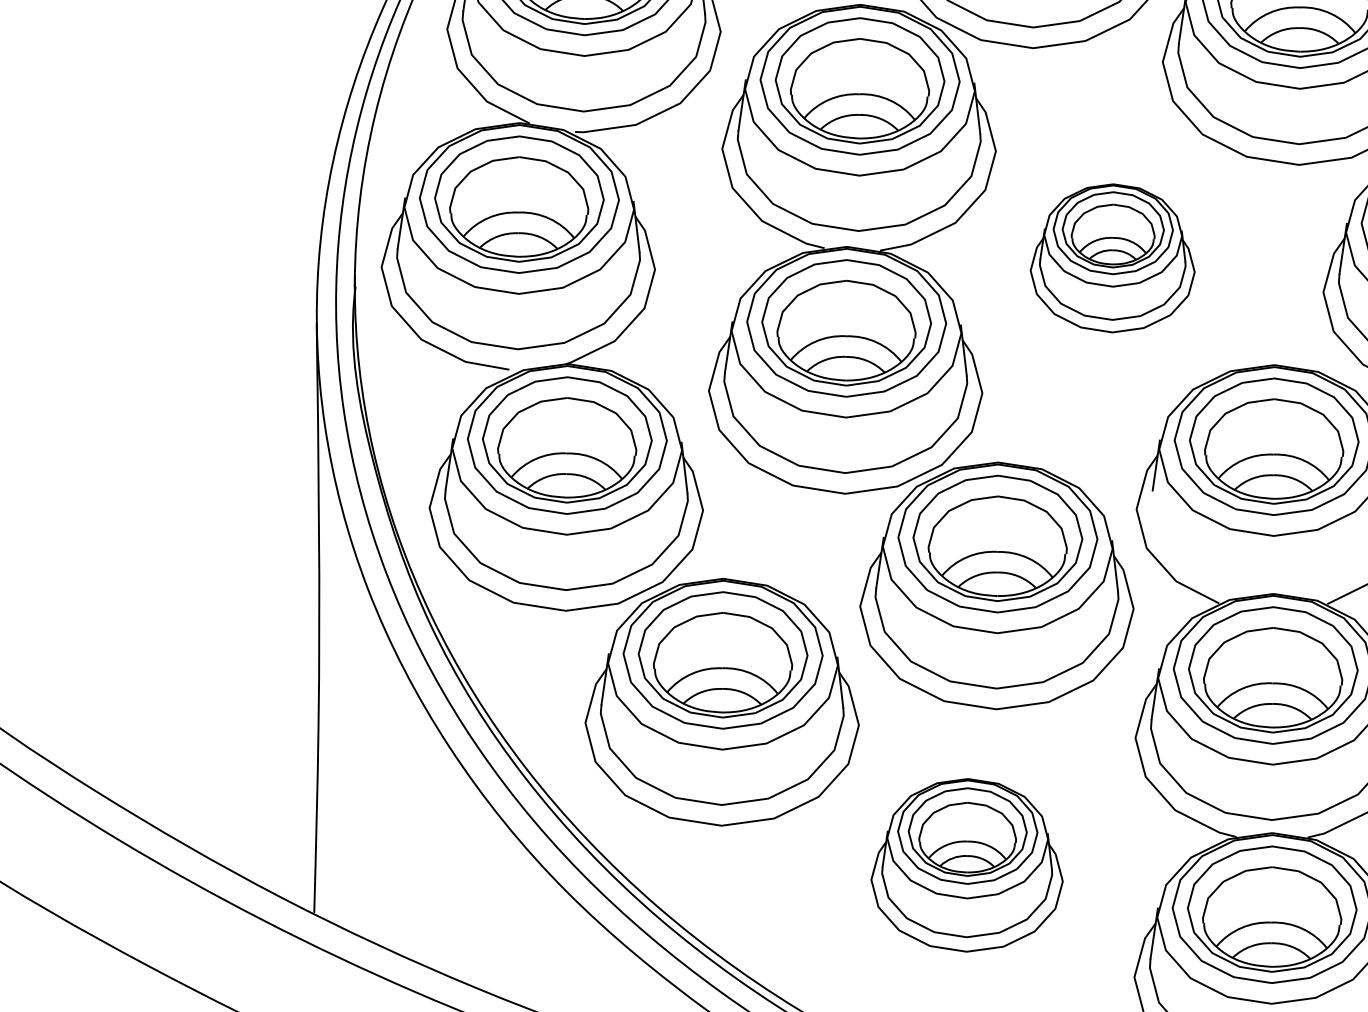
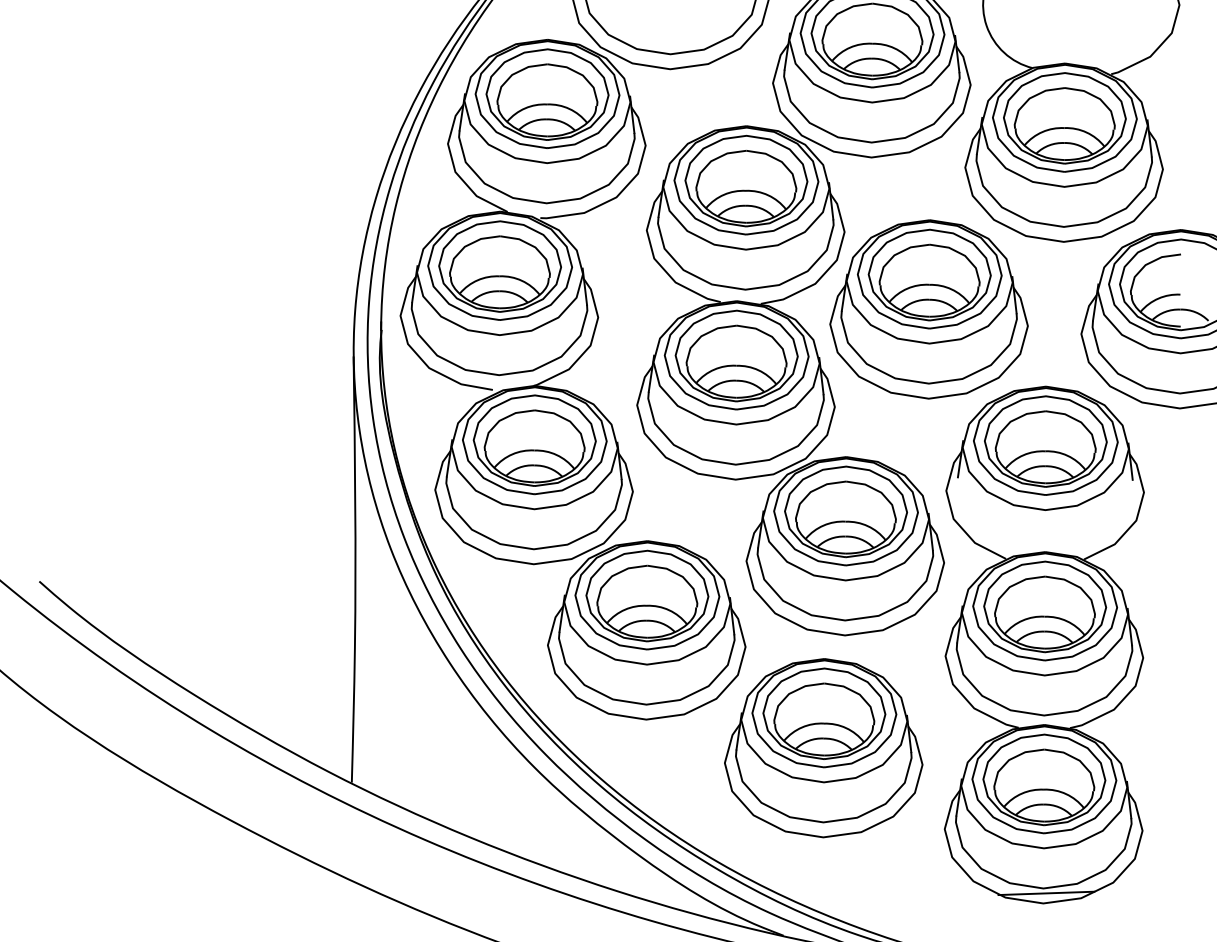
part: (1111, 258) -> (928, 309), size x1.67
part: (966, 865) -> (823, 748), size x1.43

